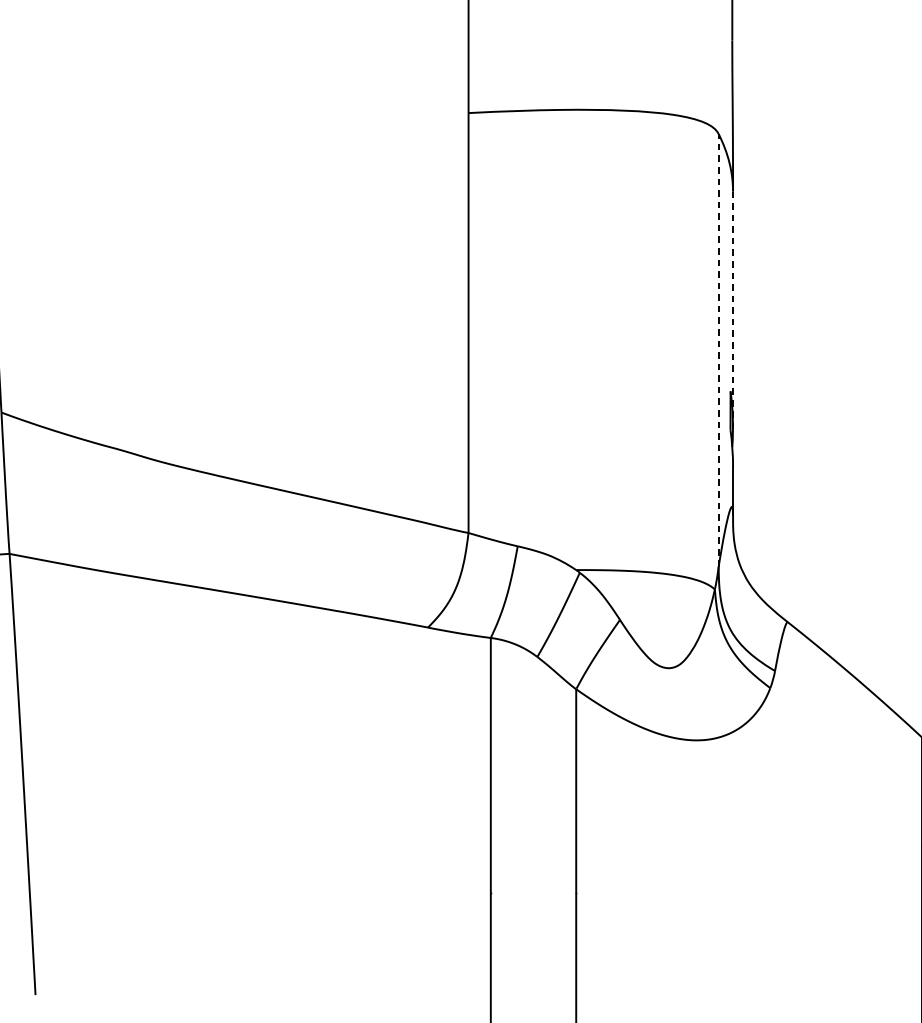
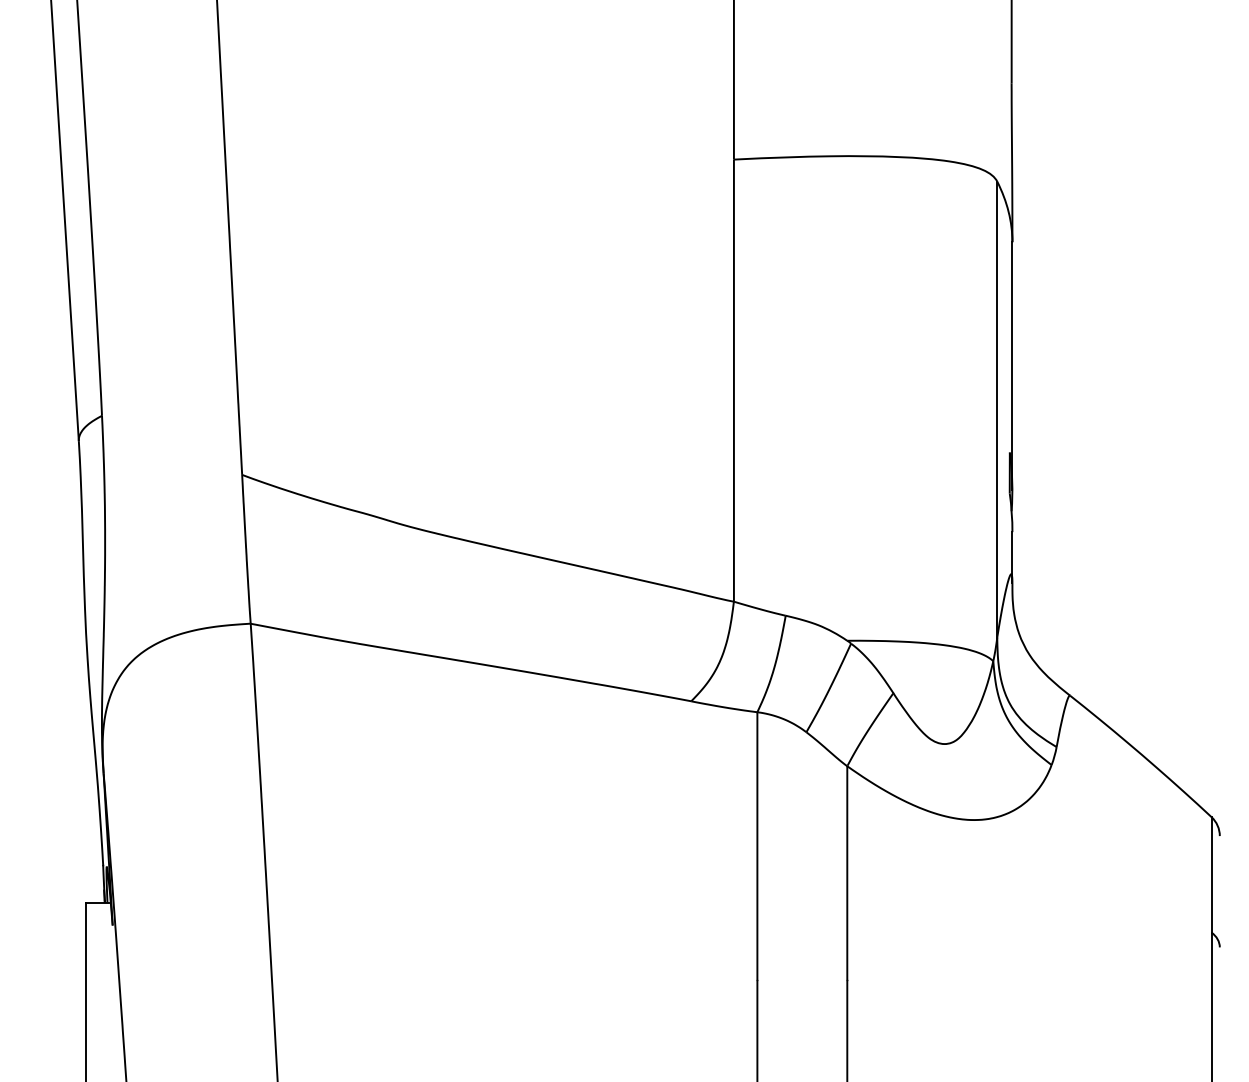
line: (733, 309) -> (1012, 366), dashed -> solid
line: (718, 350) -> (997, 409), dashed -> solid

